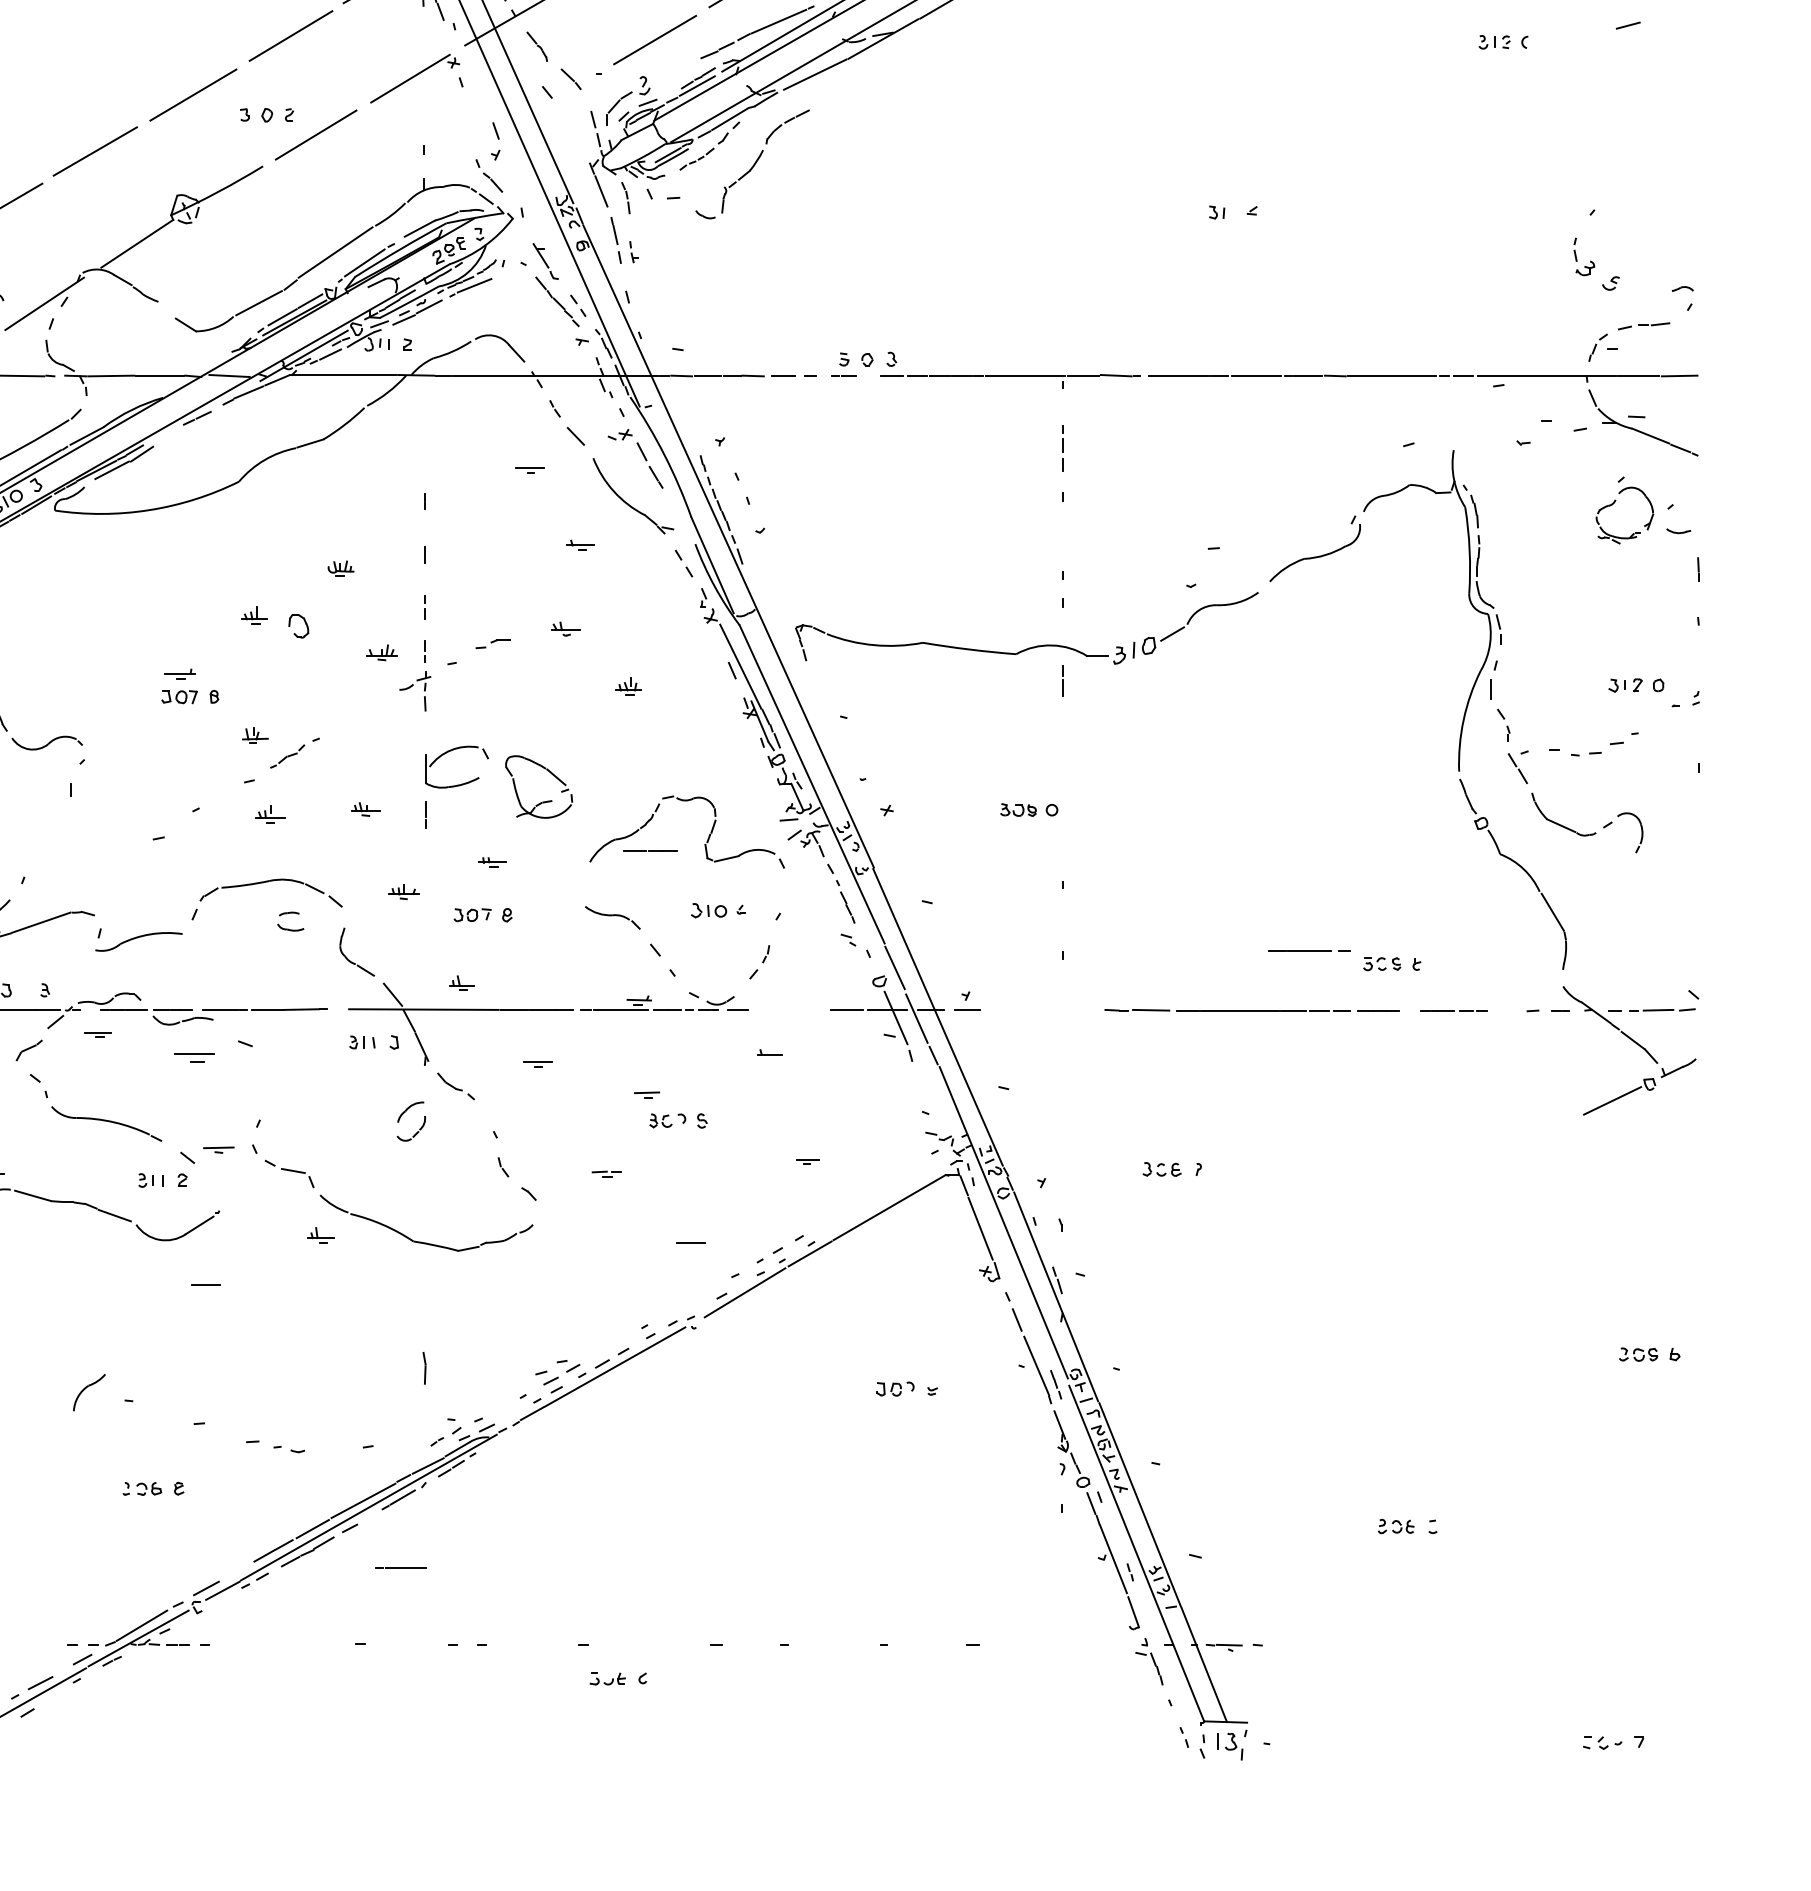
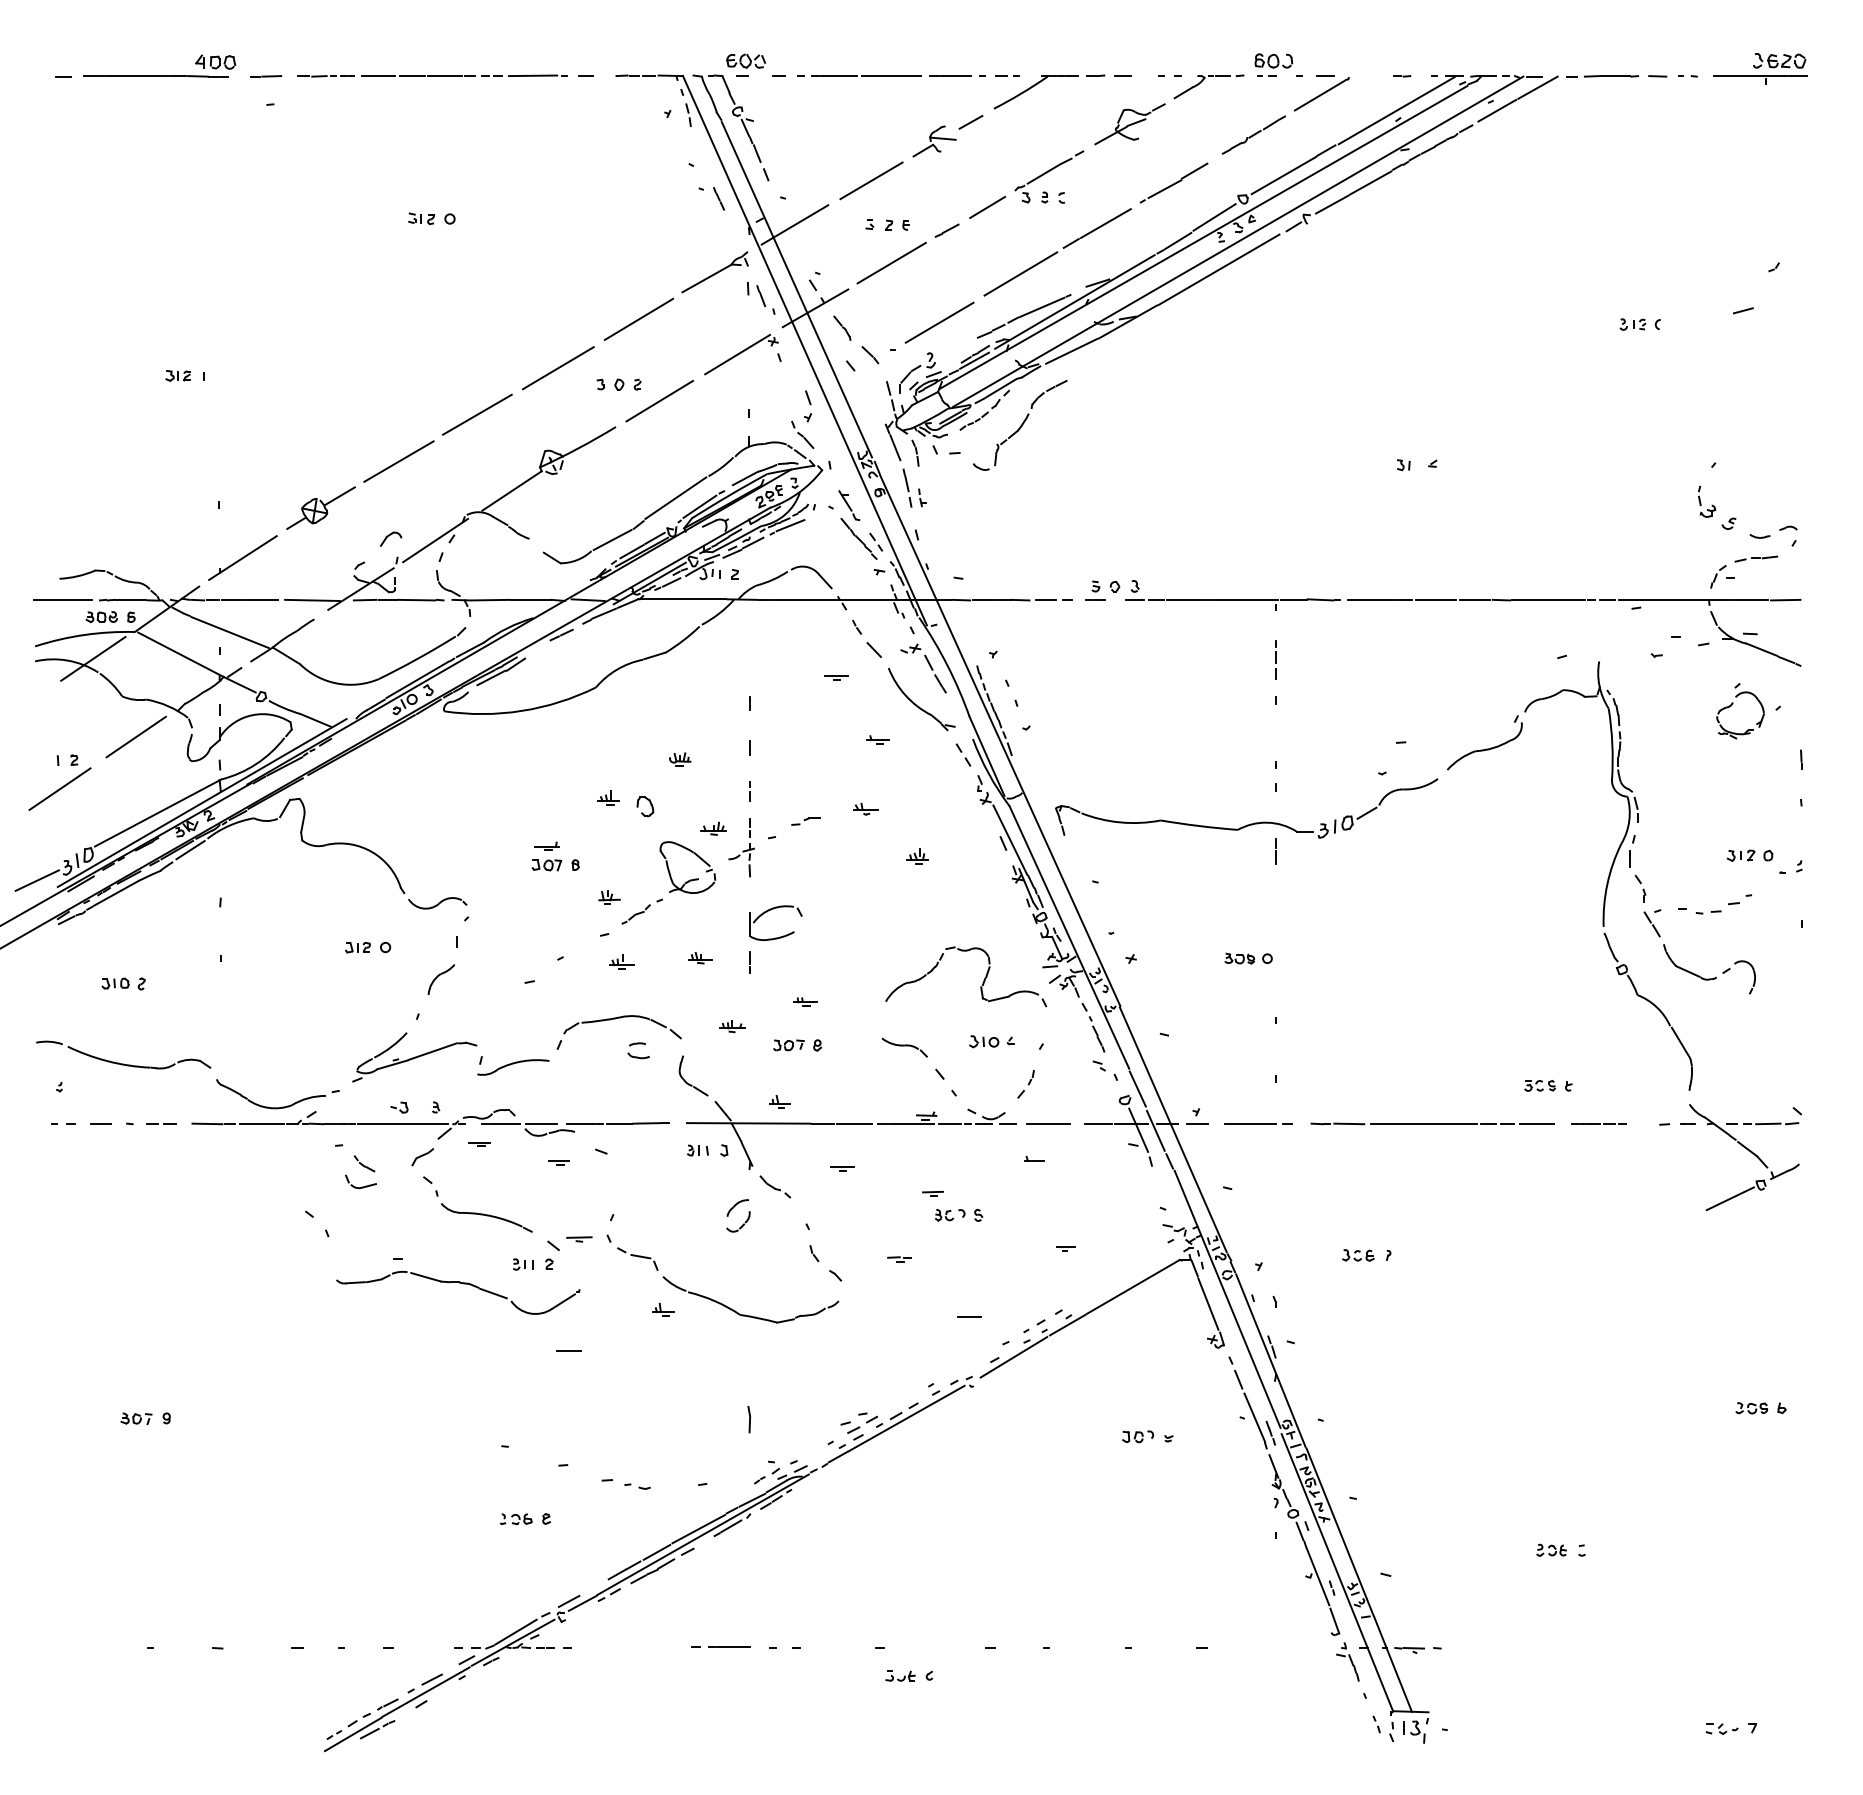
part: (1678, 531) -> (1759, 536), moved
part: (541, 801) -> (689, 879), moved
line: (650, 851) -> (1048, 1123), moved
line: (1310, 950) -> (1258, 1123), moved
part: (193, 1056) -> (558, 1162), size x0.62
part: (89, 1392) -> (441, 979), moved
line: (400, 1566) -> (729, 1646), moved

